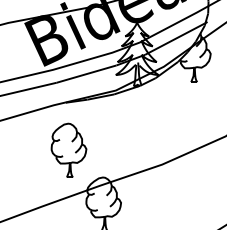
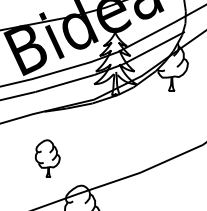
part: (68, 149) -> (47, 157), size x0.7

